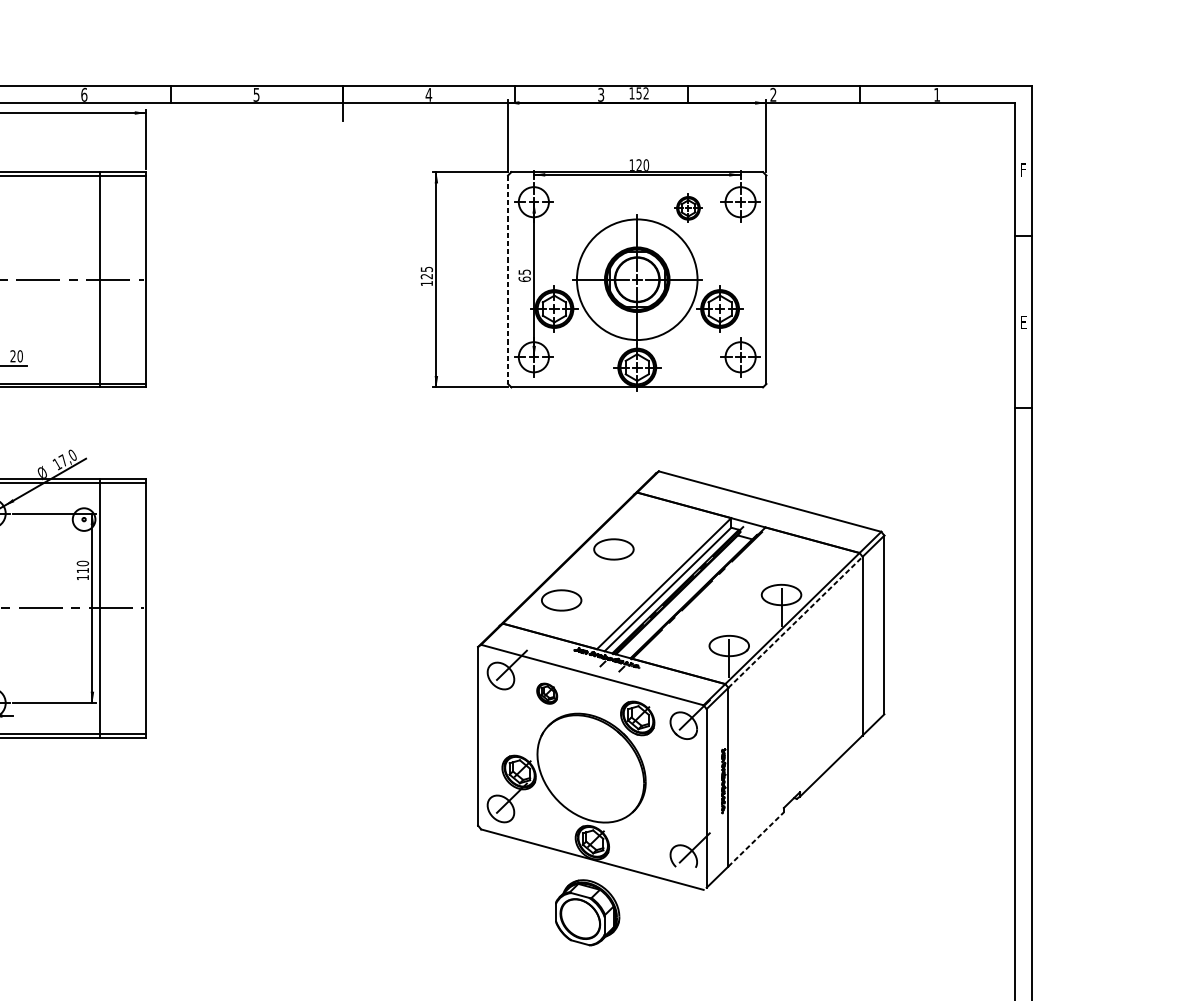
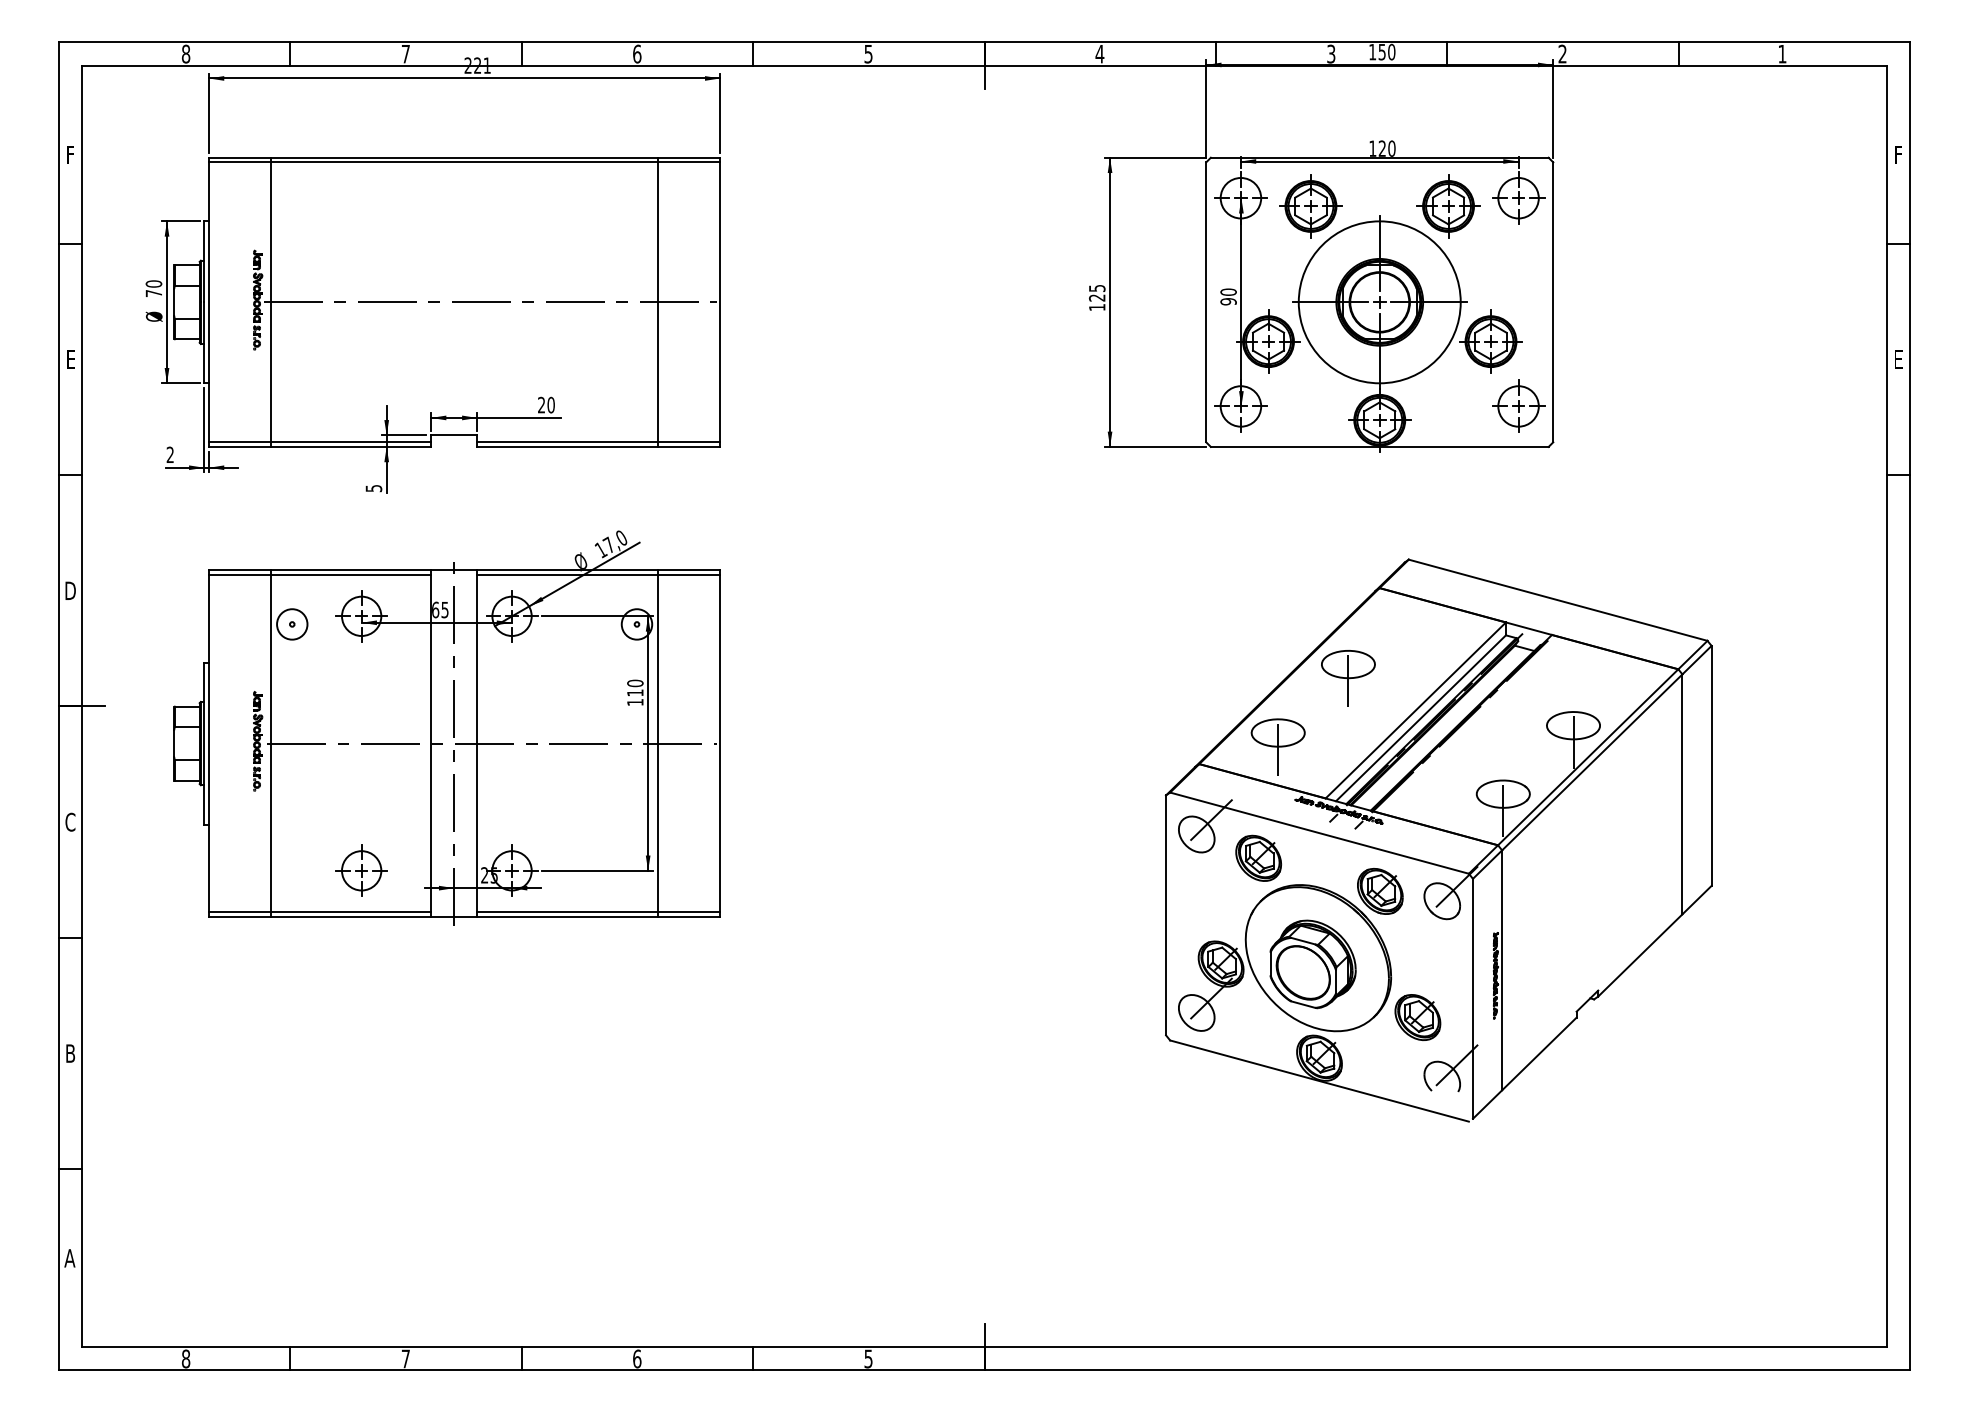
text: (646, 92) -> (1391, 51), 152 -> 150
part: (585, 208) -> (1310, 206), added
part: (688, 208) -> (1448, 206), size x1.67
text: (524, 275) -> (1228, 296), 65 -> 90
line: (508, 279) -> (1206, 302), dashed -> solid
line: (613, 562) -> (1348, 681), added
line: (561, 612) -> (1278, 749), added
line: (795, 622) -> (1592, 762), dashed -> solid
part: (546, 693) -> (1258, 857), size x1.67
part: (665, 812) -> (1417, 1017), added
line: (756, 839) -> (1539, 1053), dashed -> solid
part: (587, 912) -> (1312, 964), moved

